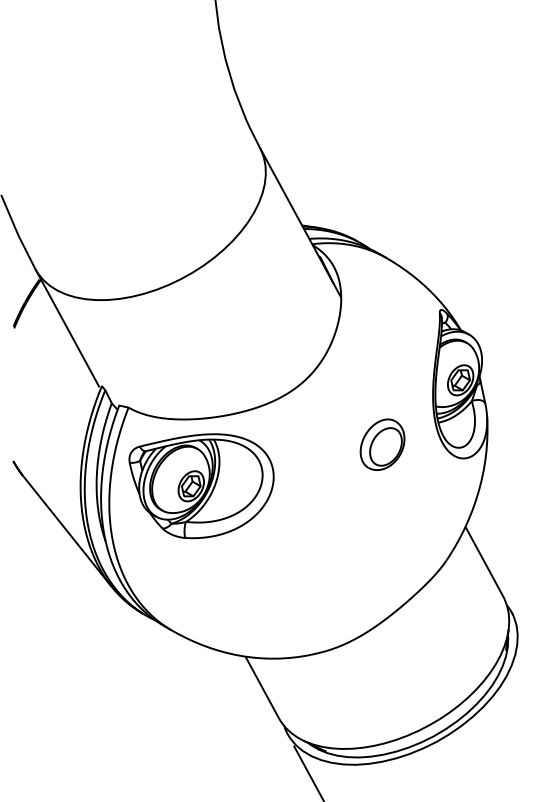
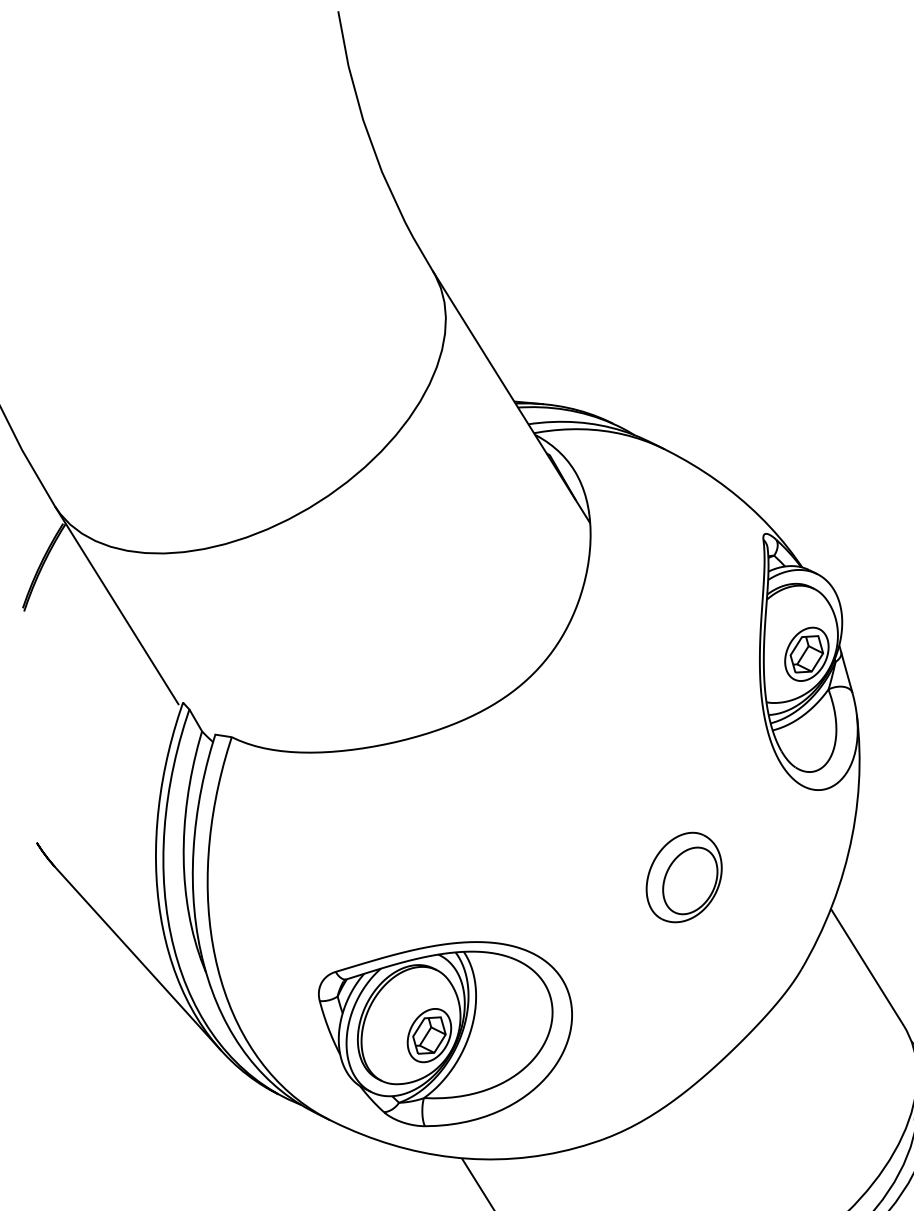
part: (382, 444) -> (683, 877), moved
part: (201, 486) -> (447, 1034), moved

